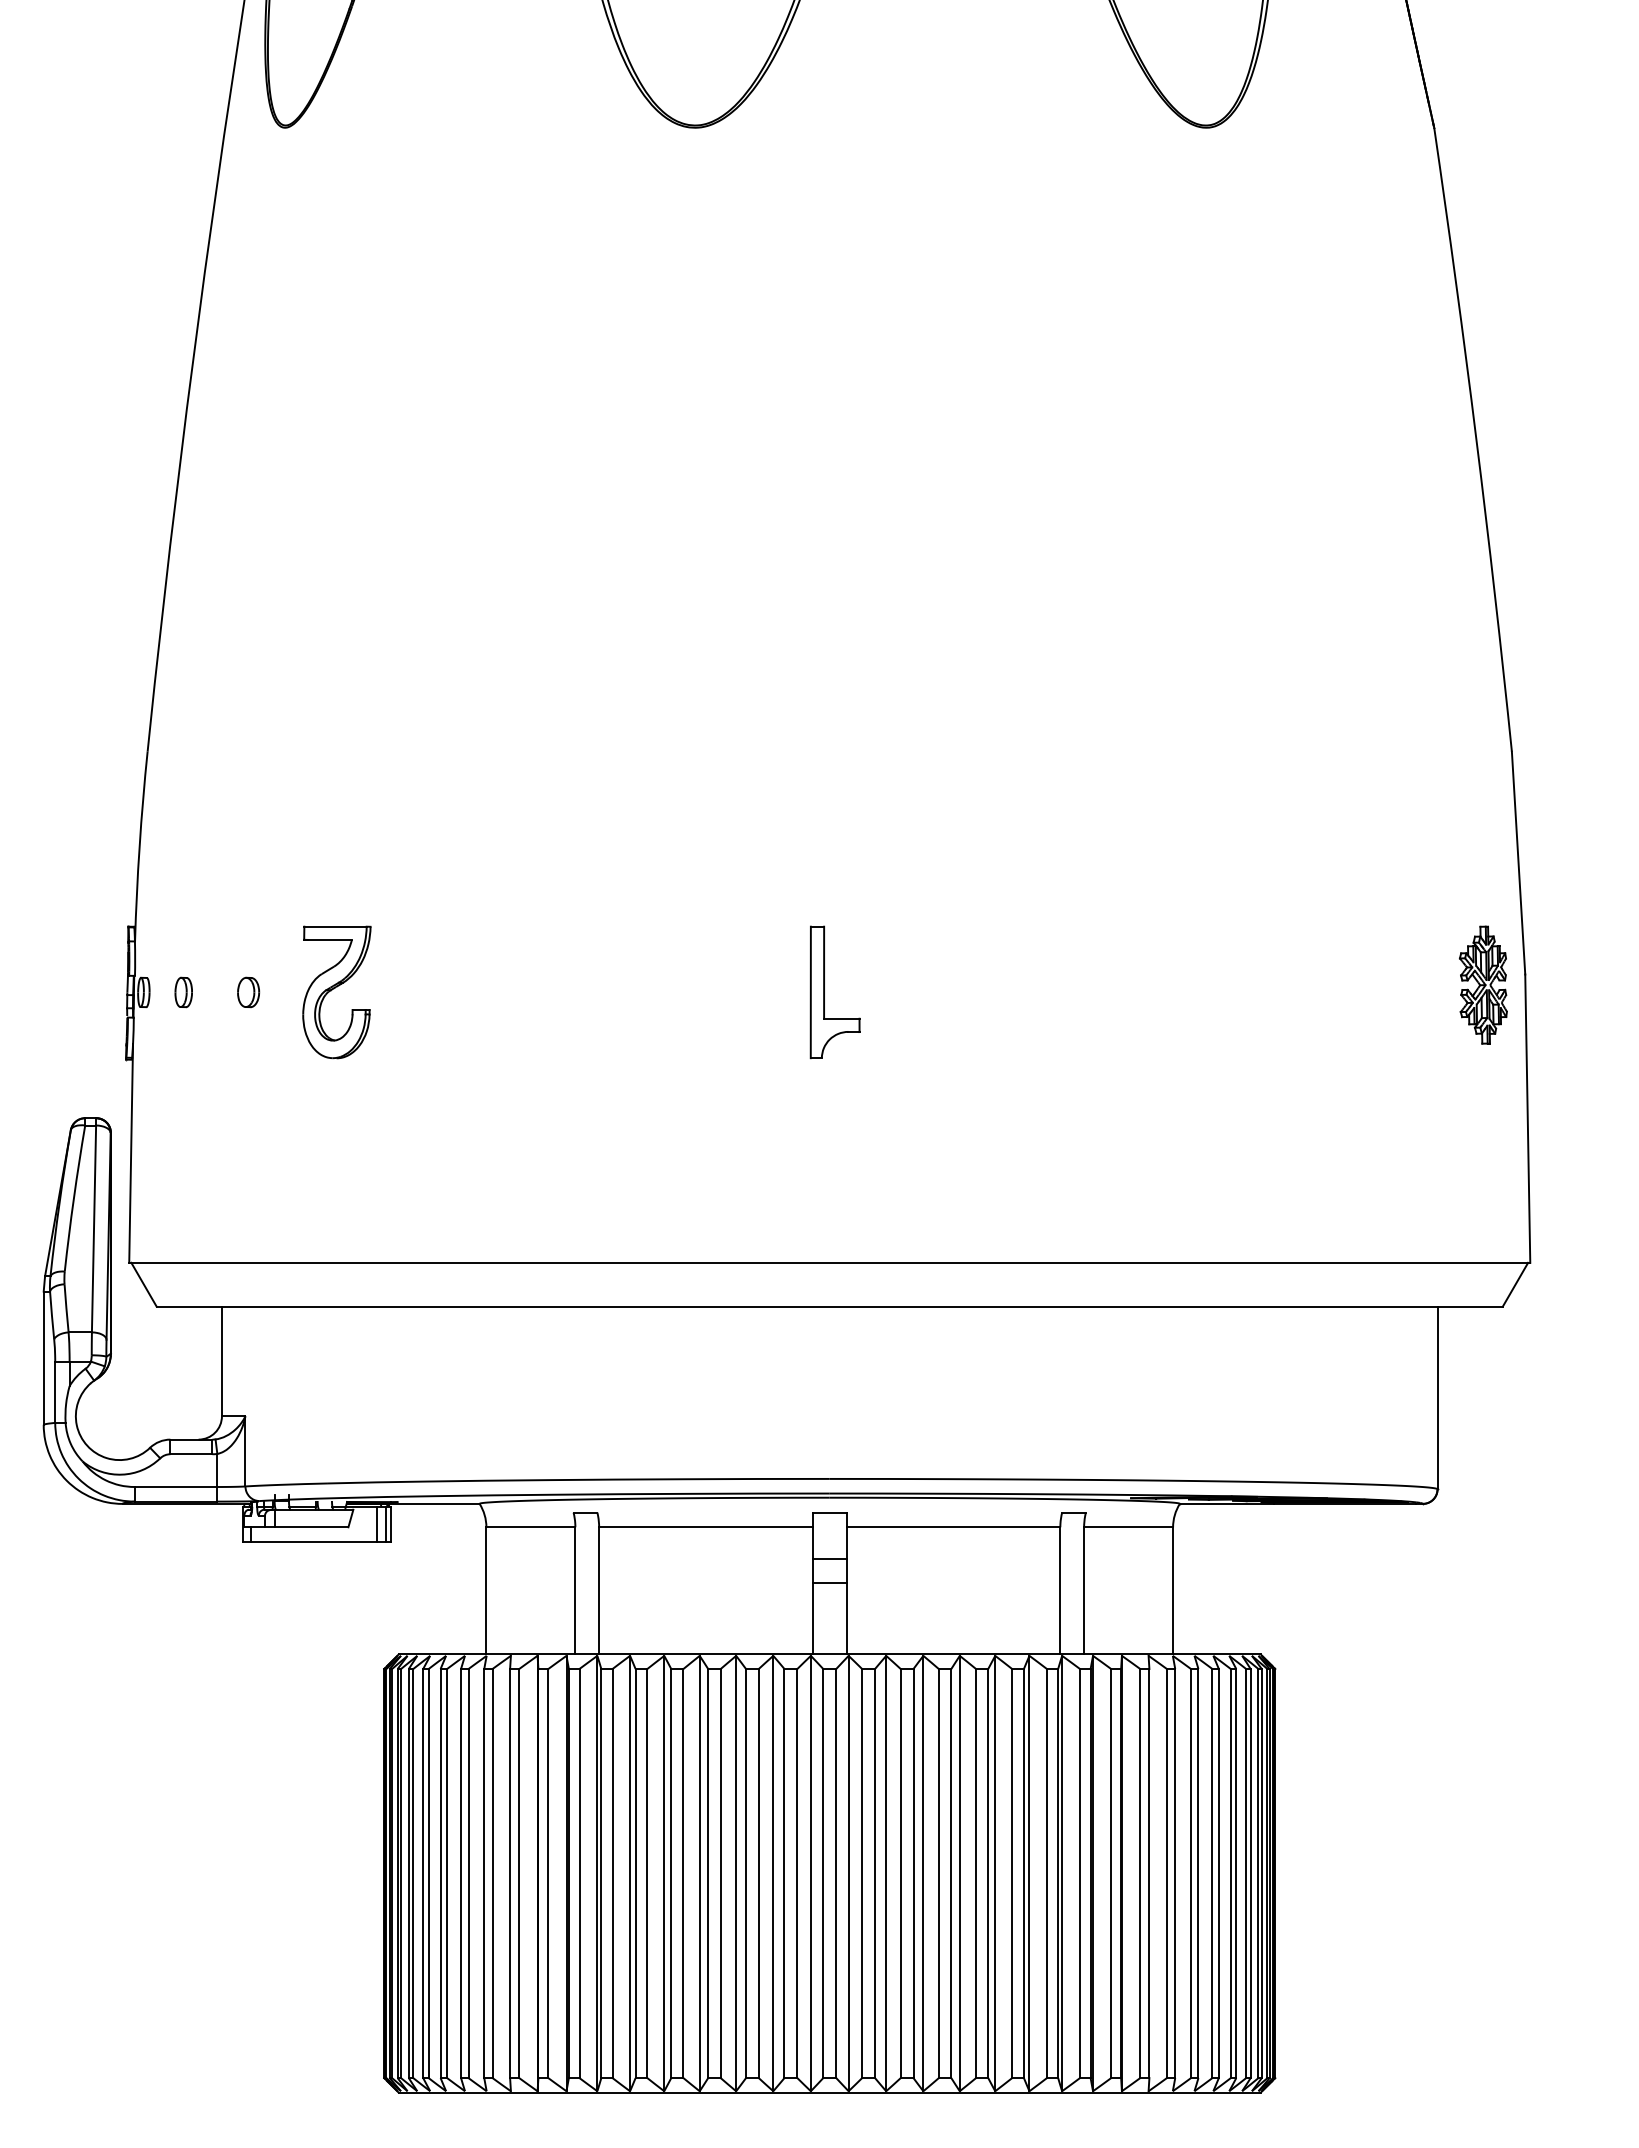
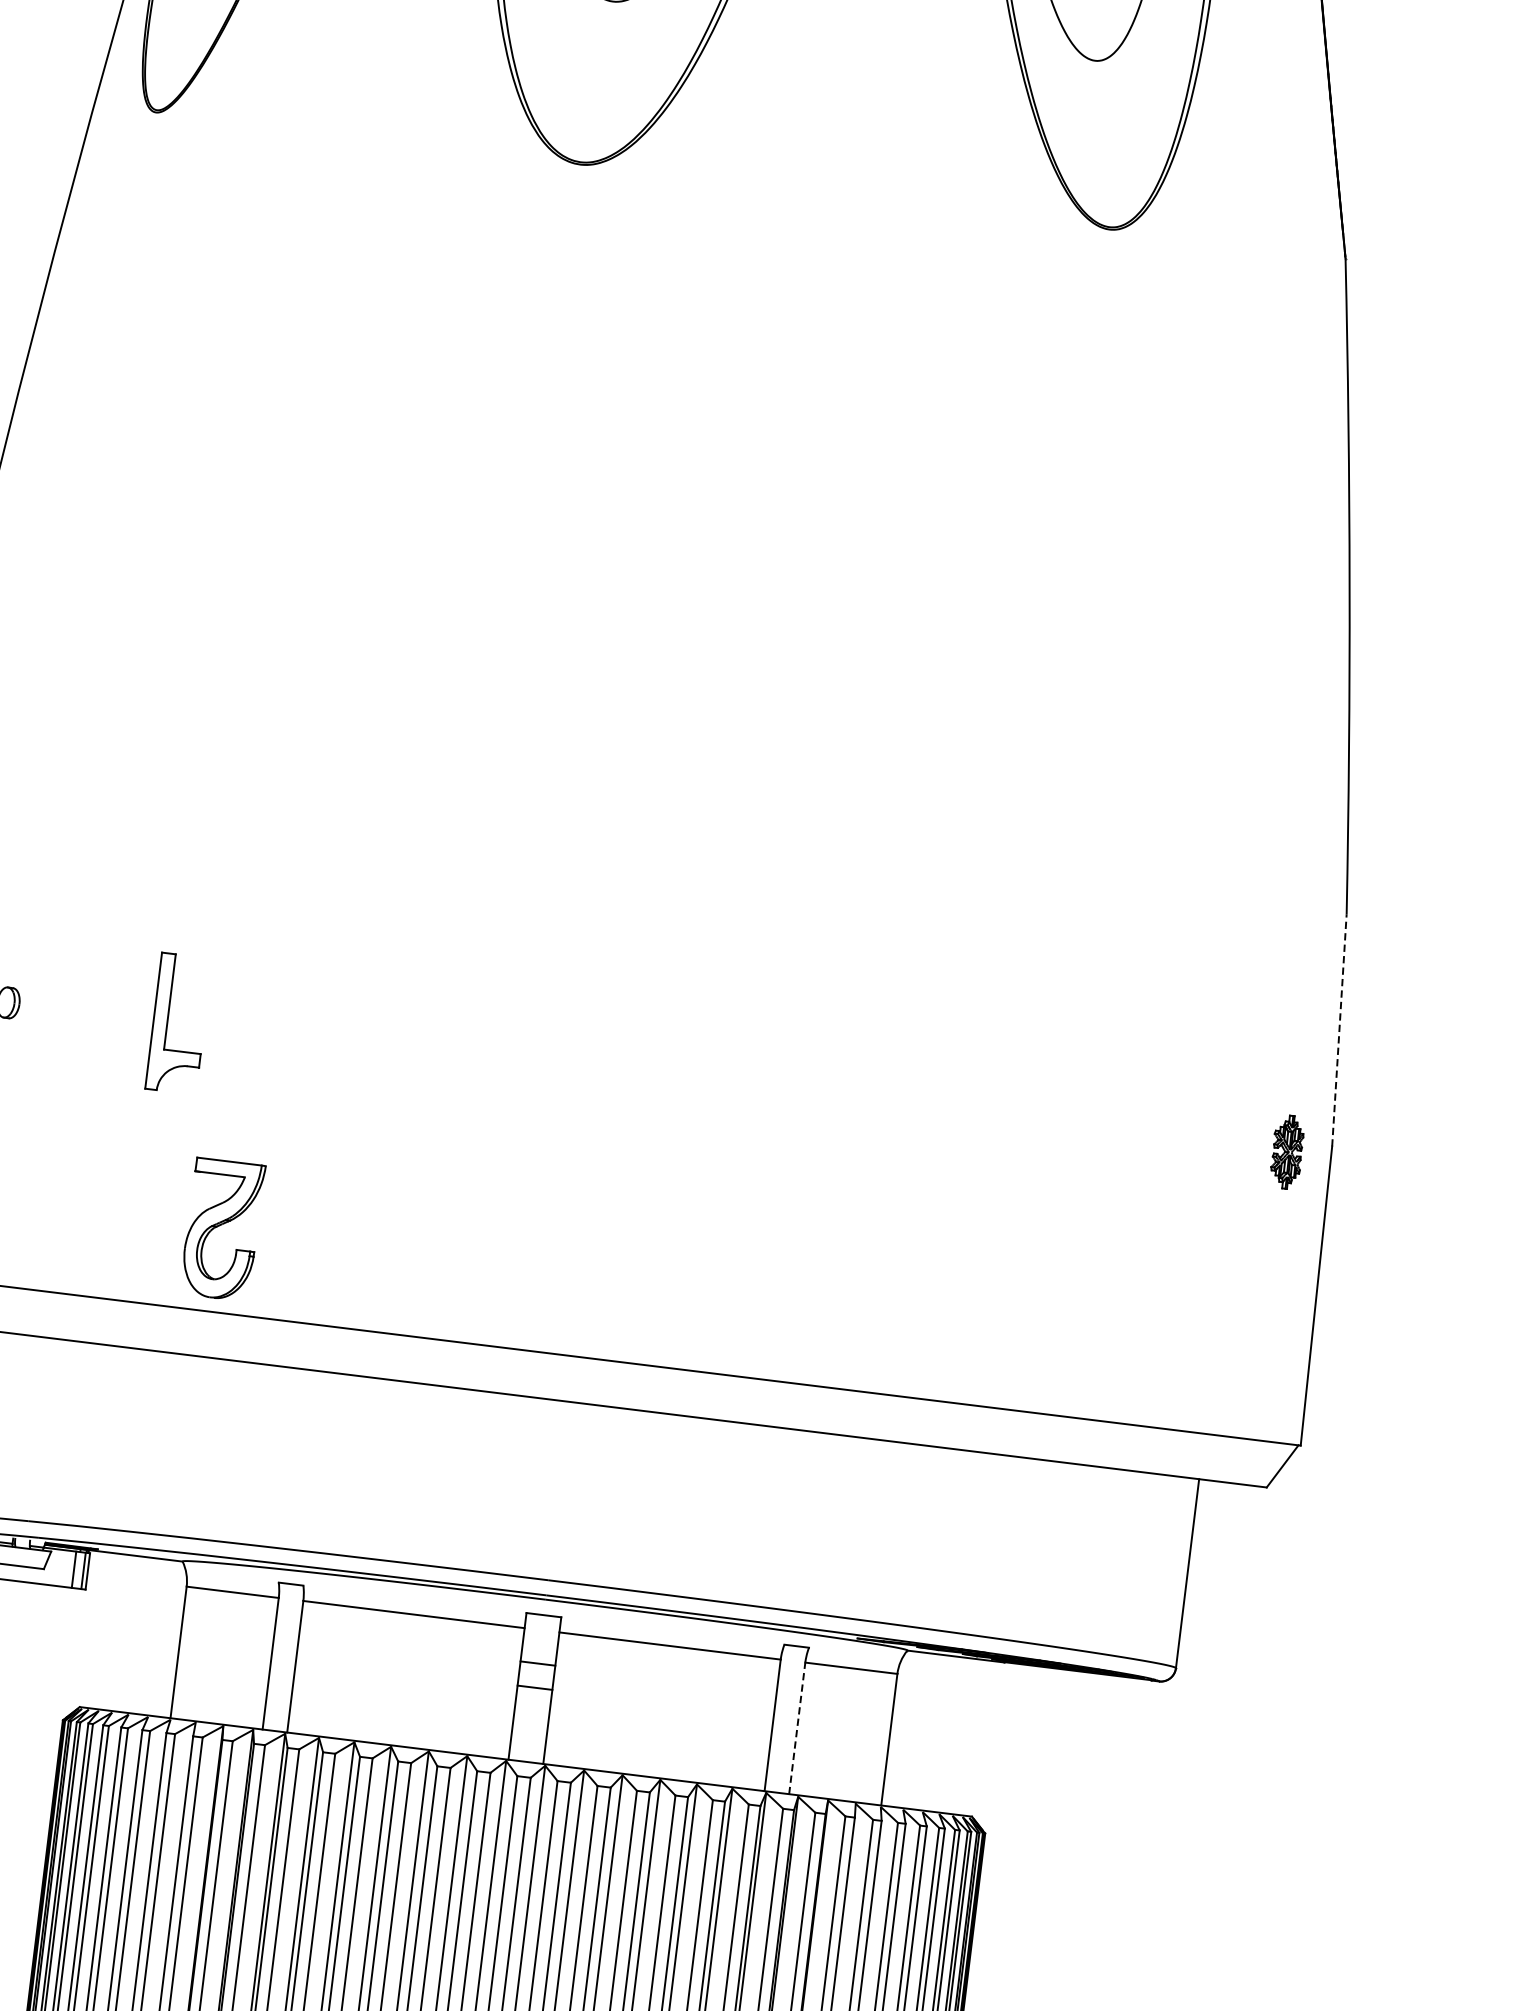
line: (1518, 863) -> (1339, 1030), solid -> dashed
part: (1482, 984) -> (1286, 1151), size x0.6
part: (336, 992) -> (222, 1229), moved
part: (824, 992) -> (167, 1022), moved
line: (1084, 1590) -> (797, 1728), solid -> dashed

